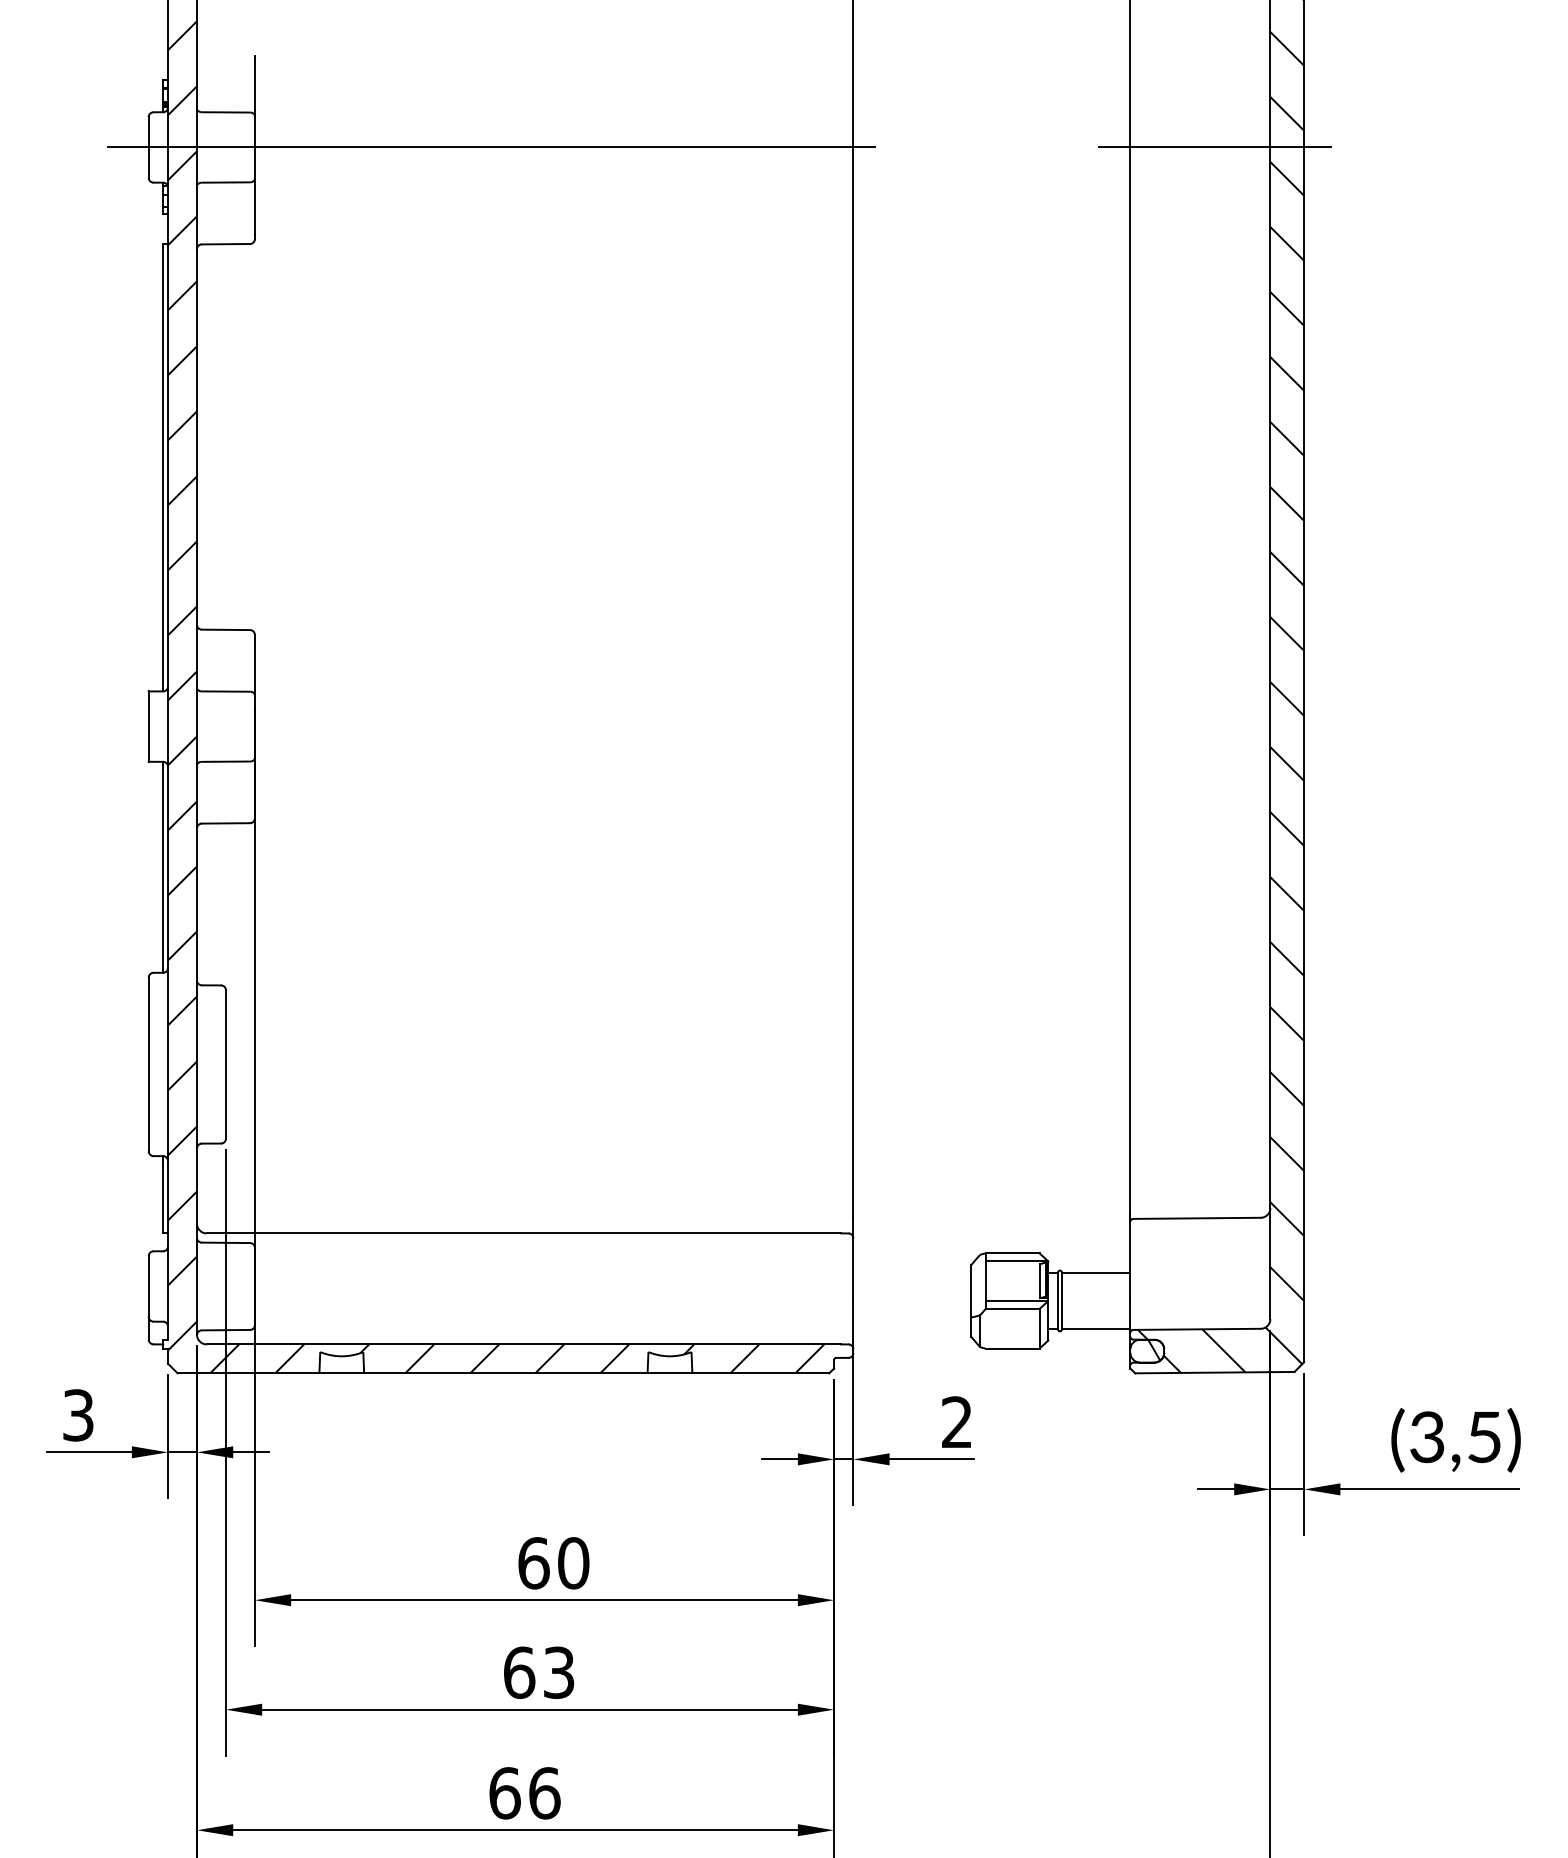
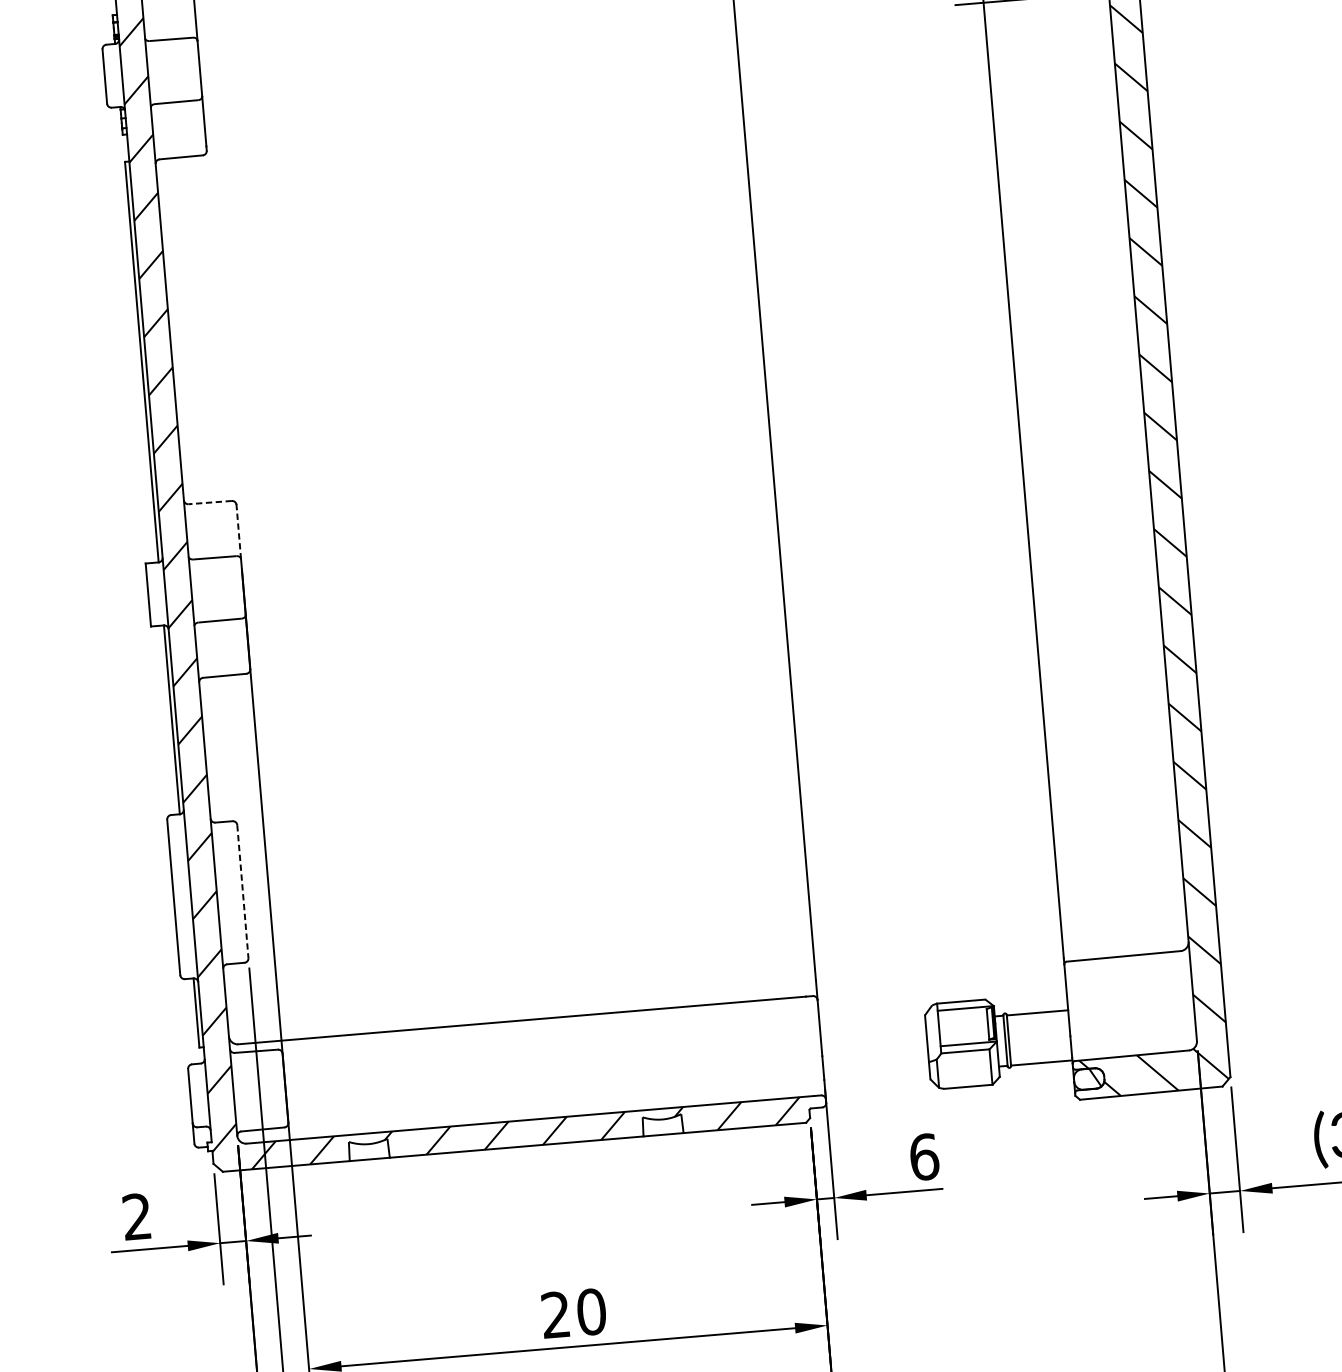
line: (491, 147) -> (411, 50), removed
line: (225, 629) -> (209, 502), solid -> dashed
line: (254, 667) -> (238, 534), solid -> dashed
line: (225, 1064) -> (242, 891), solid -> dashed
text: (78, 1415) -> (137, 1216), 3 -> 2
text: (957, 1422) -> (924, 1157), 2 -> 6
text: (533, 1563) -> (555, 1315), 60 -> 20

